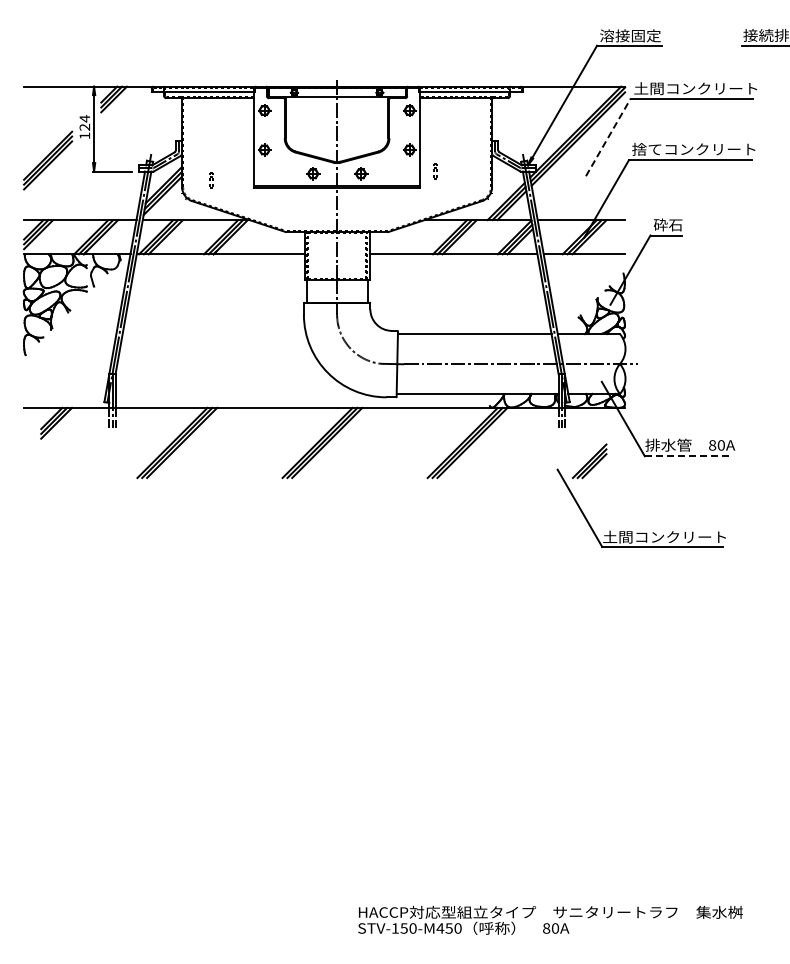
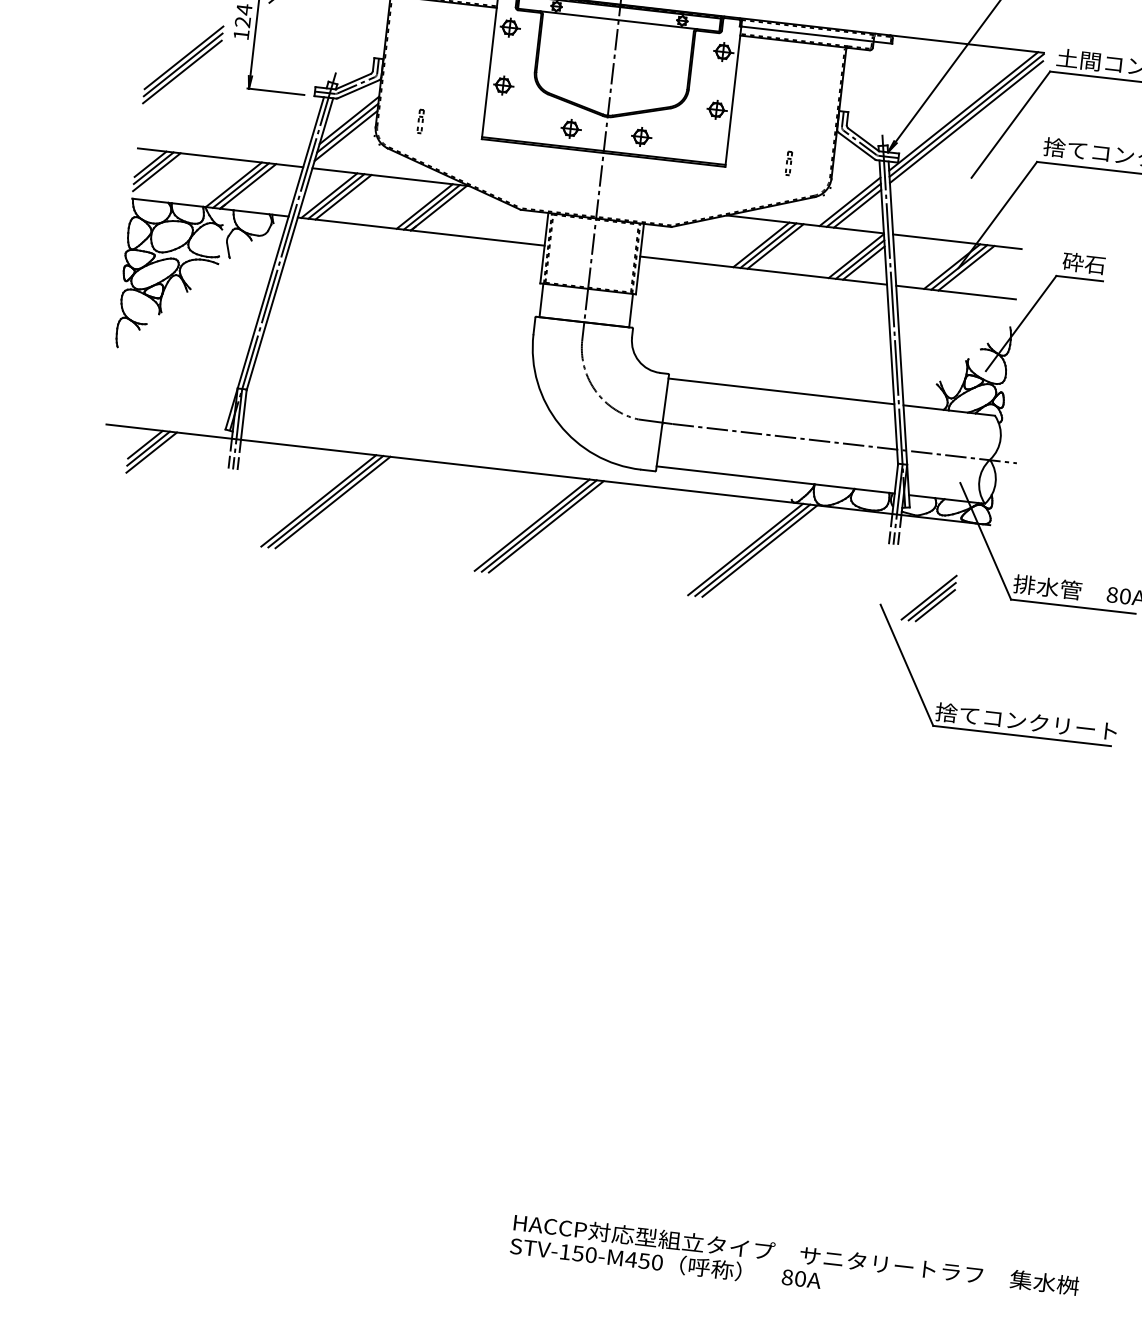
line: (608, 137) -> (1011, 124), dashed -> solid
part: (435, 171) -> (789, 163), moved
line: (687, 456) -> (1073, 607), dashed -> solid
text: (617, 536) -> (957, 712), 土間コンクリート -> 捨てコンクリート

